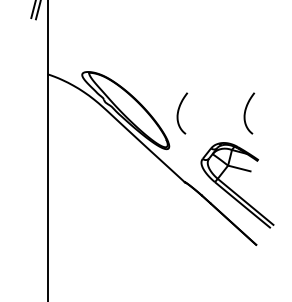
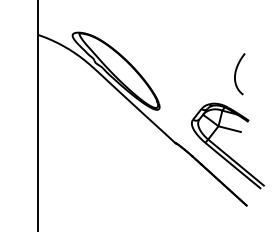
curve: (179, 111) -> (169, 72), removed

